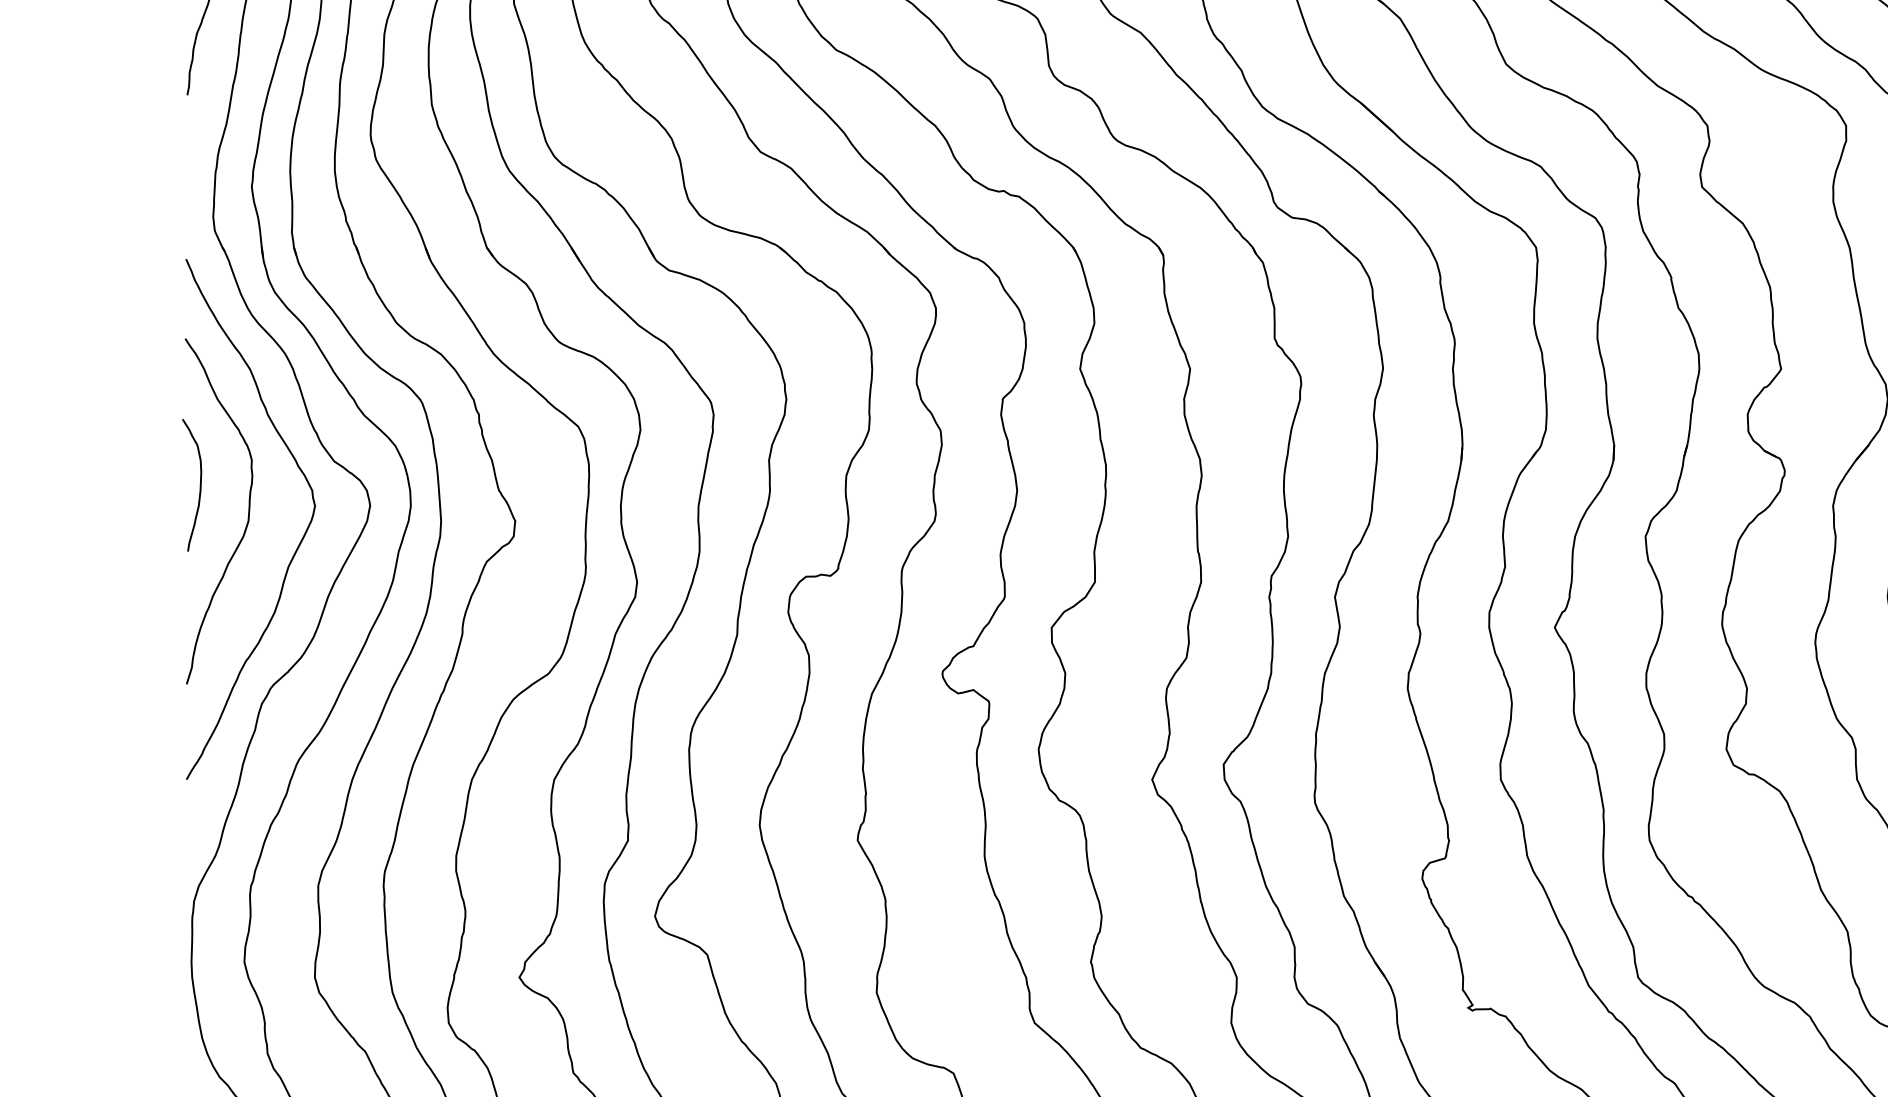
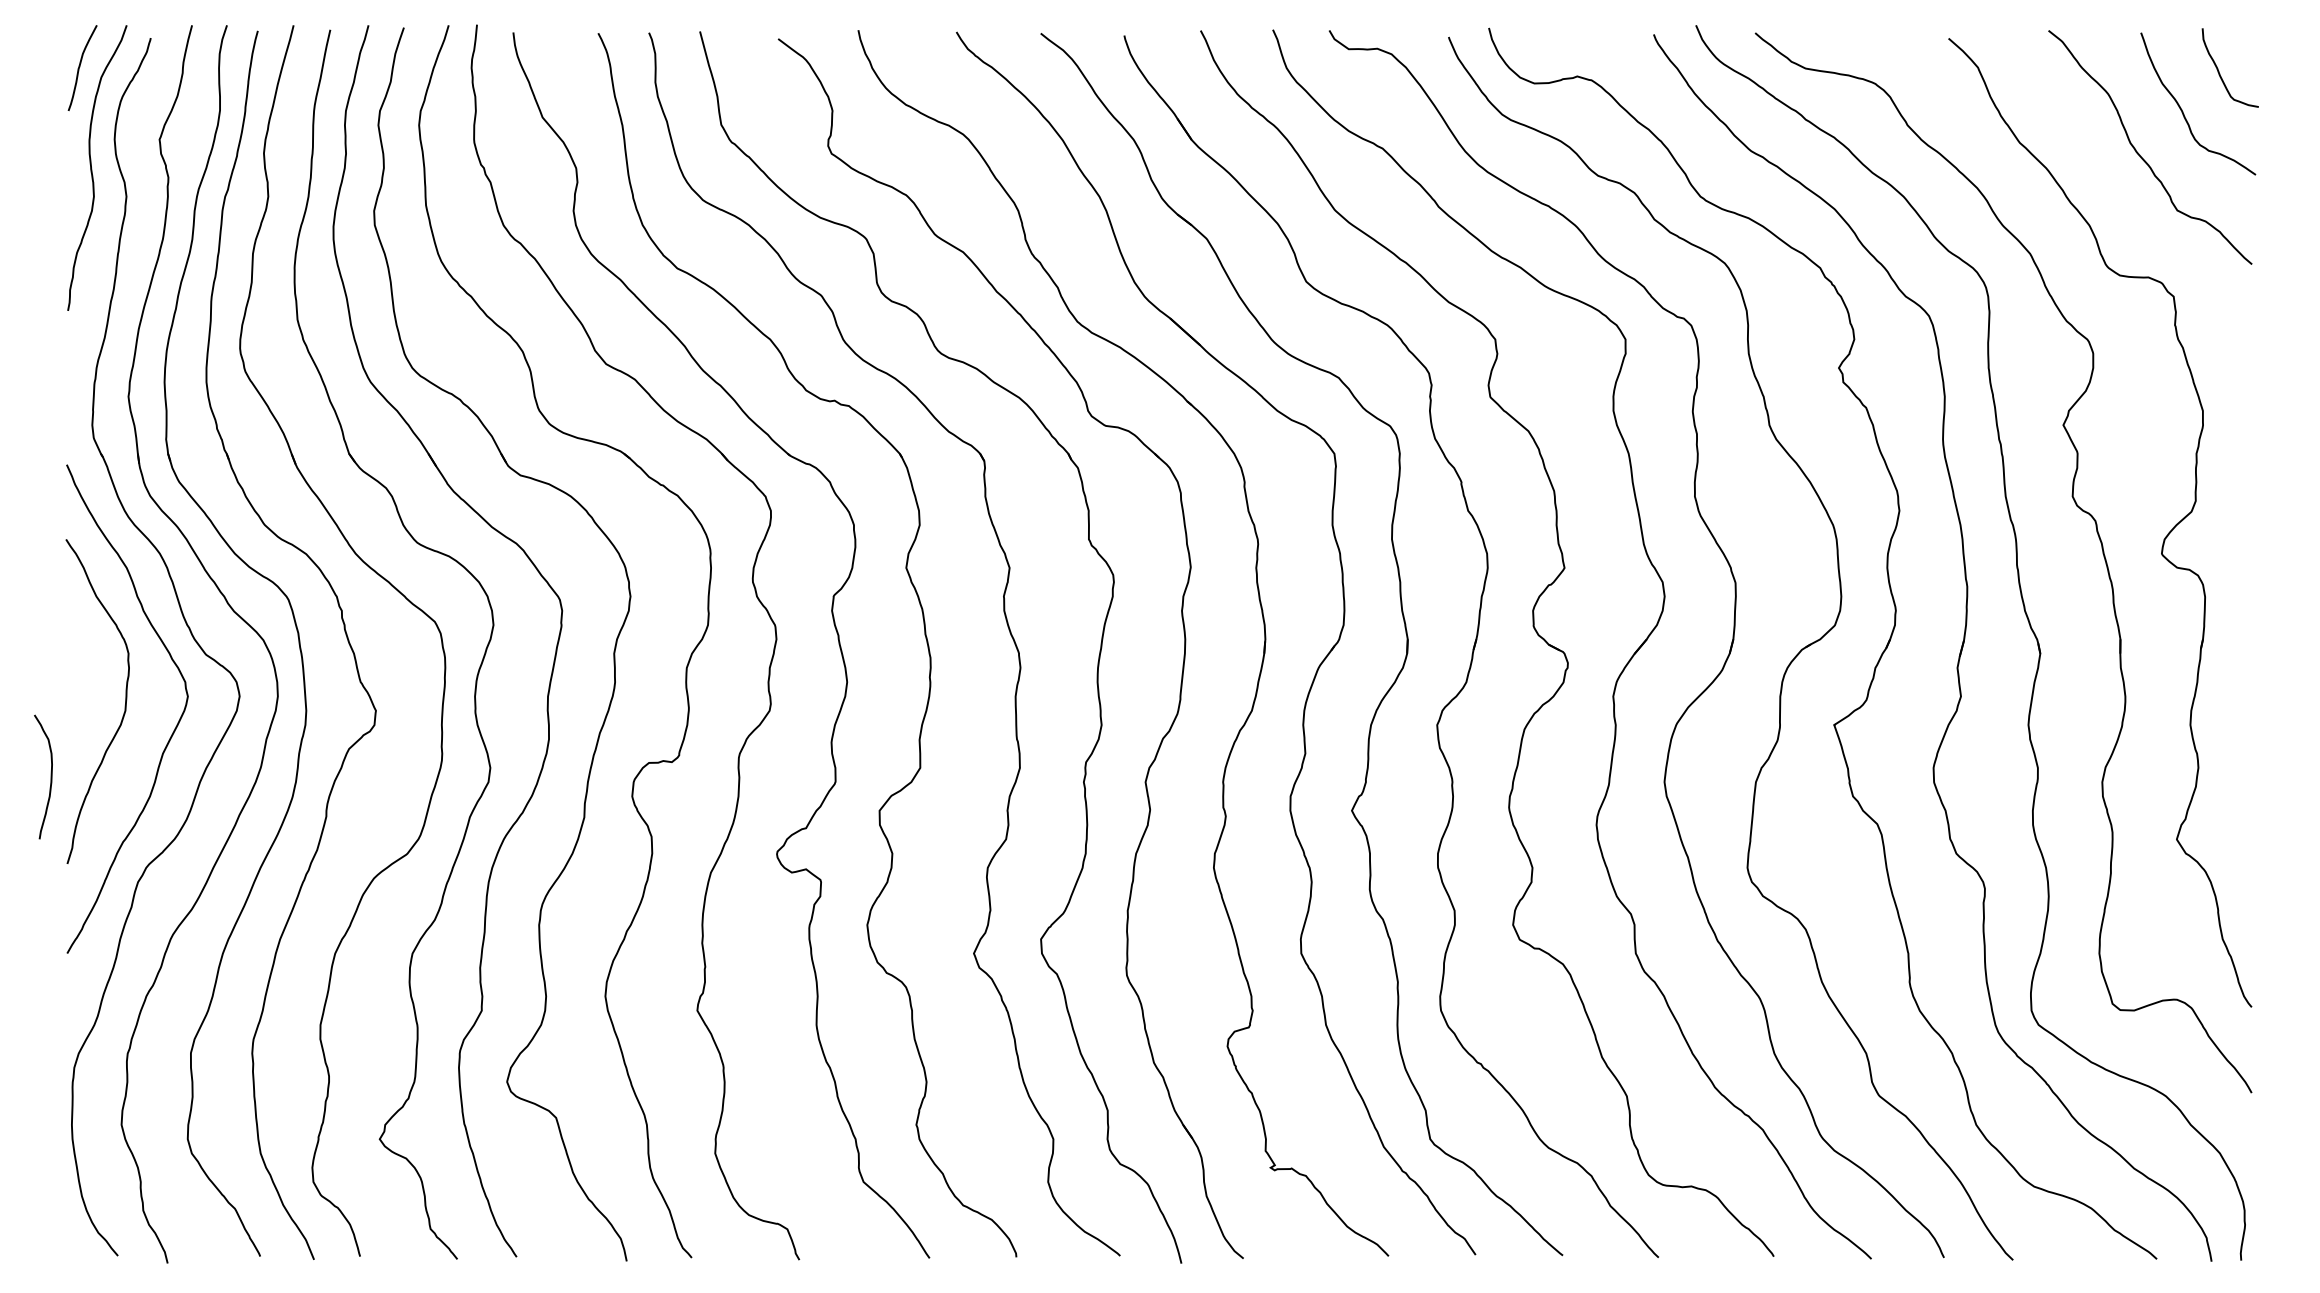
curve: (199, 484) -> (50, 776), moved

